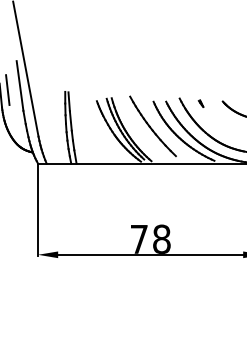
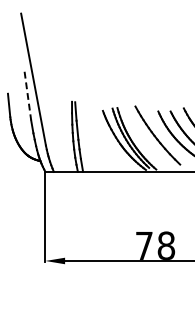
line: (20, 86) -> (28, 96), solid -> dashed
line: (7, 90) -> (15, 100), removed

